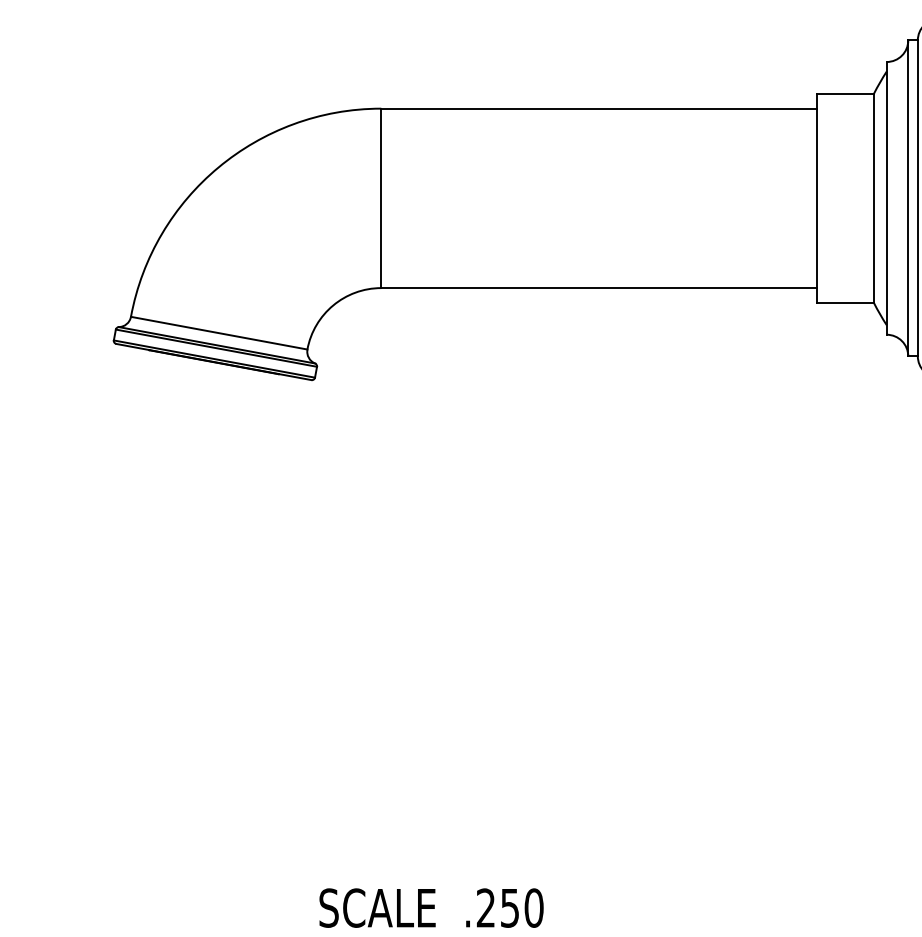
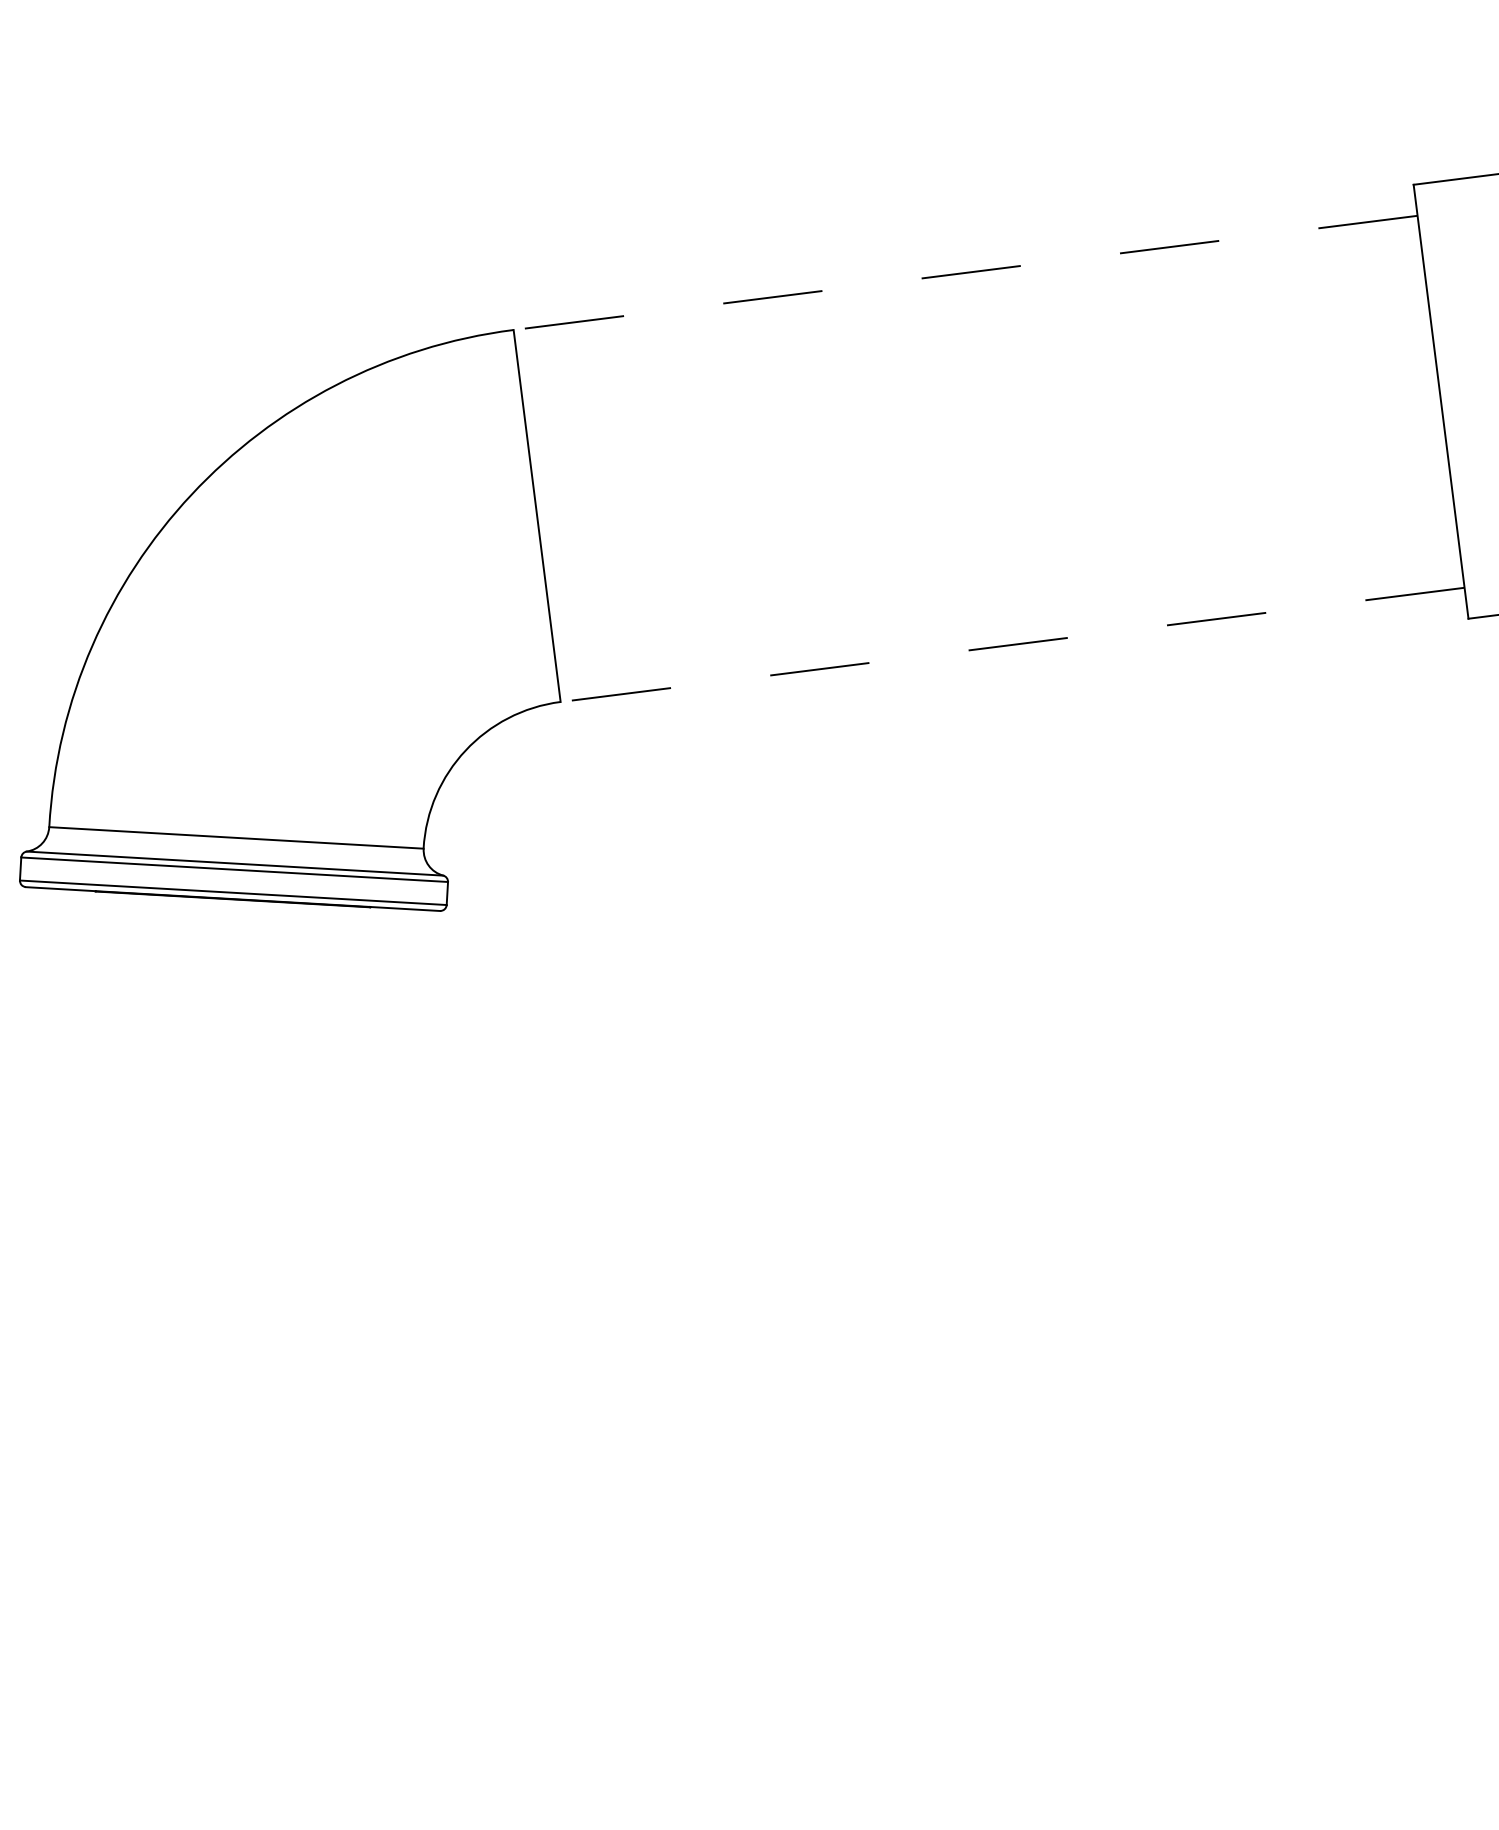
line: (598, 108) -> (963, 272), solid -> dashed
line: (598, 288) -> (1010, 645), solid -> dashed

